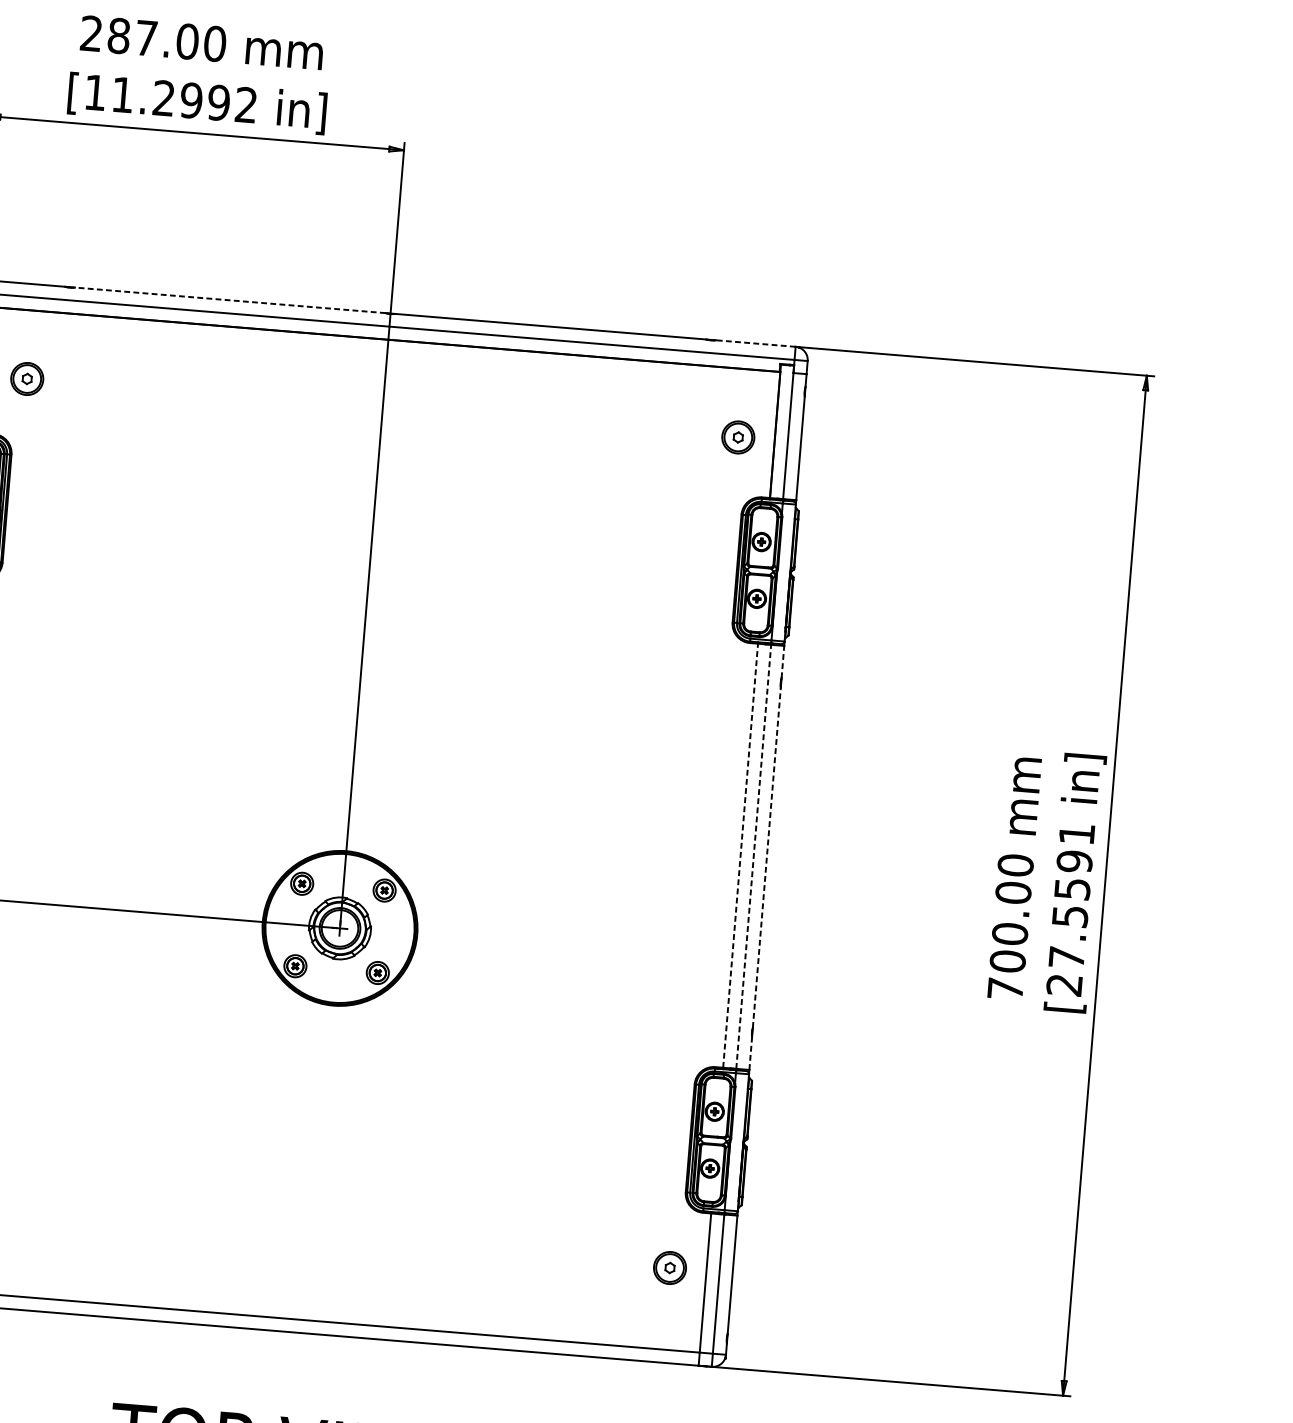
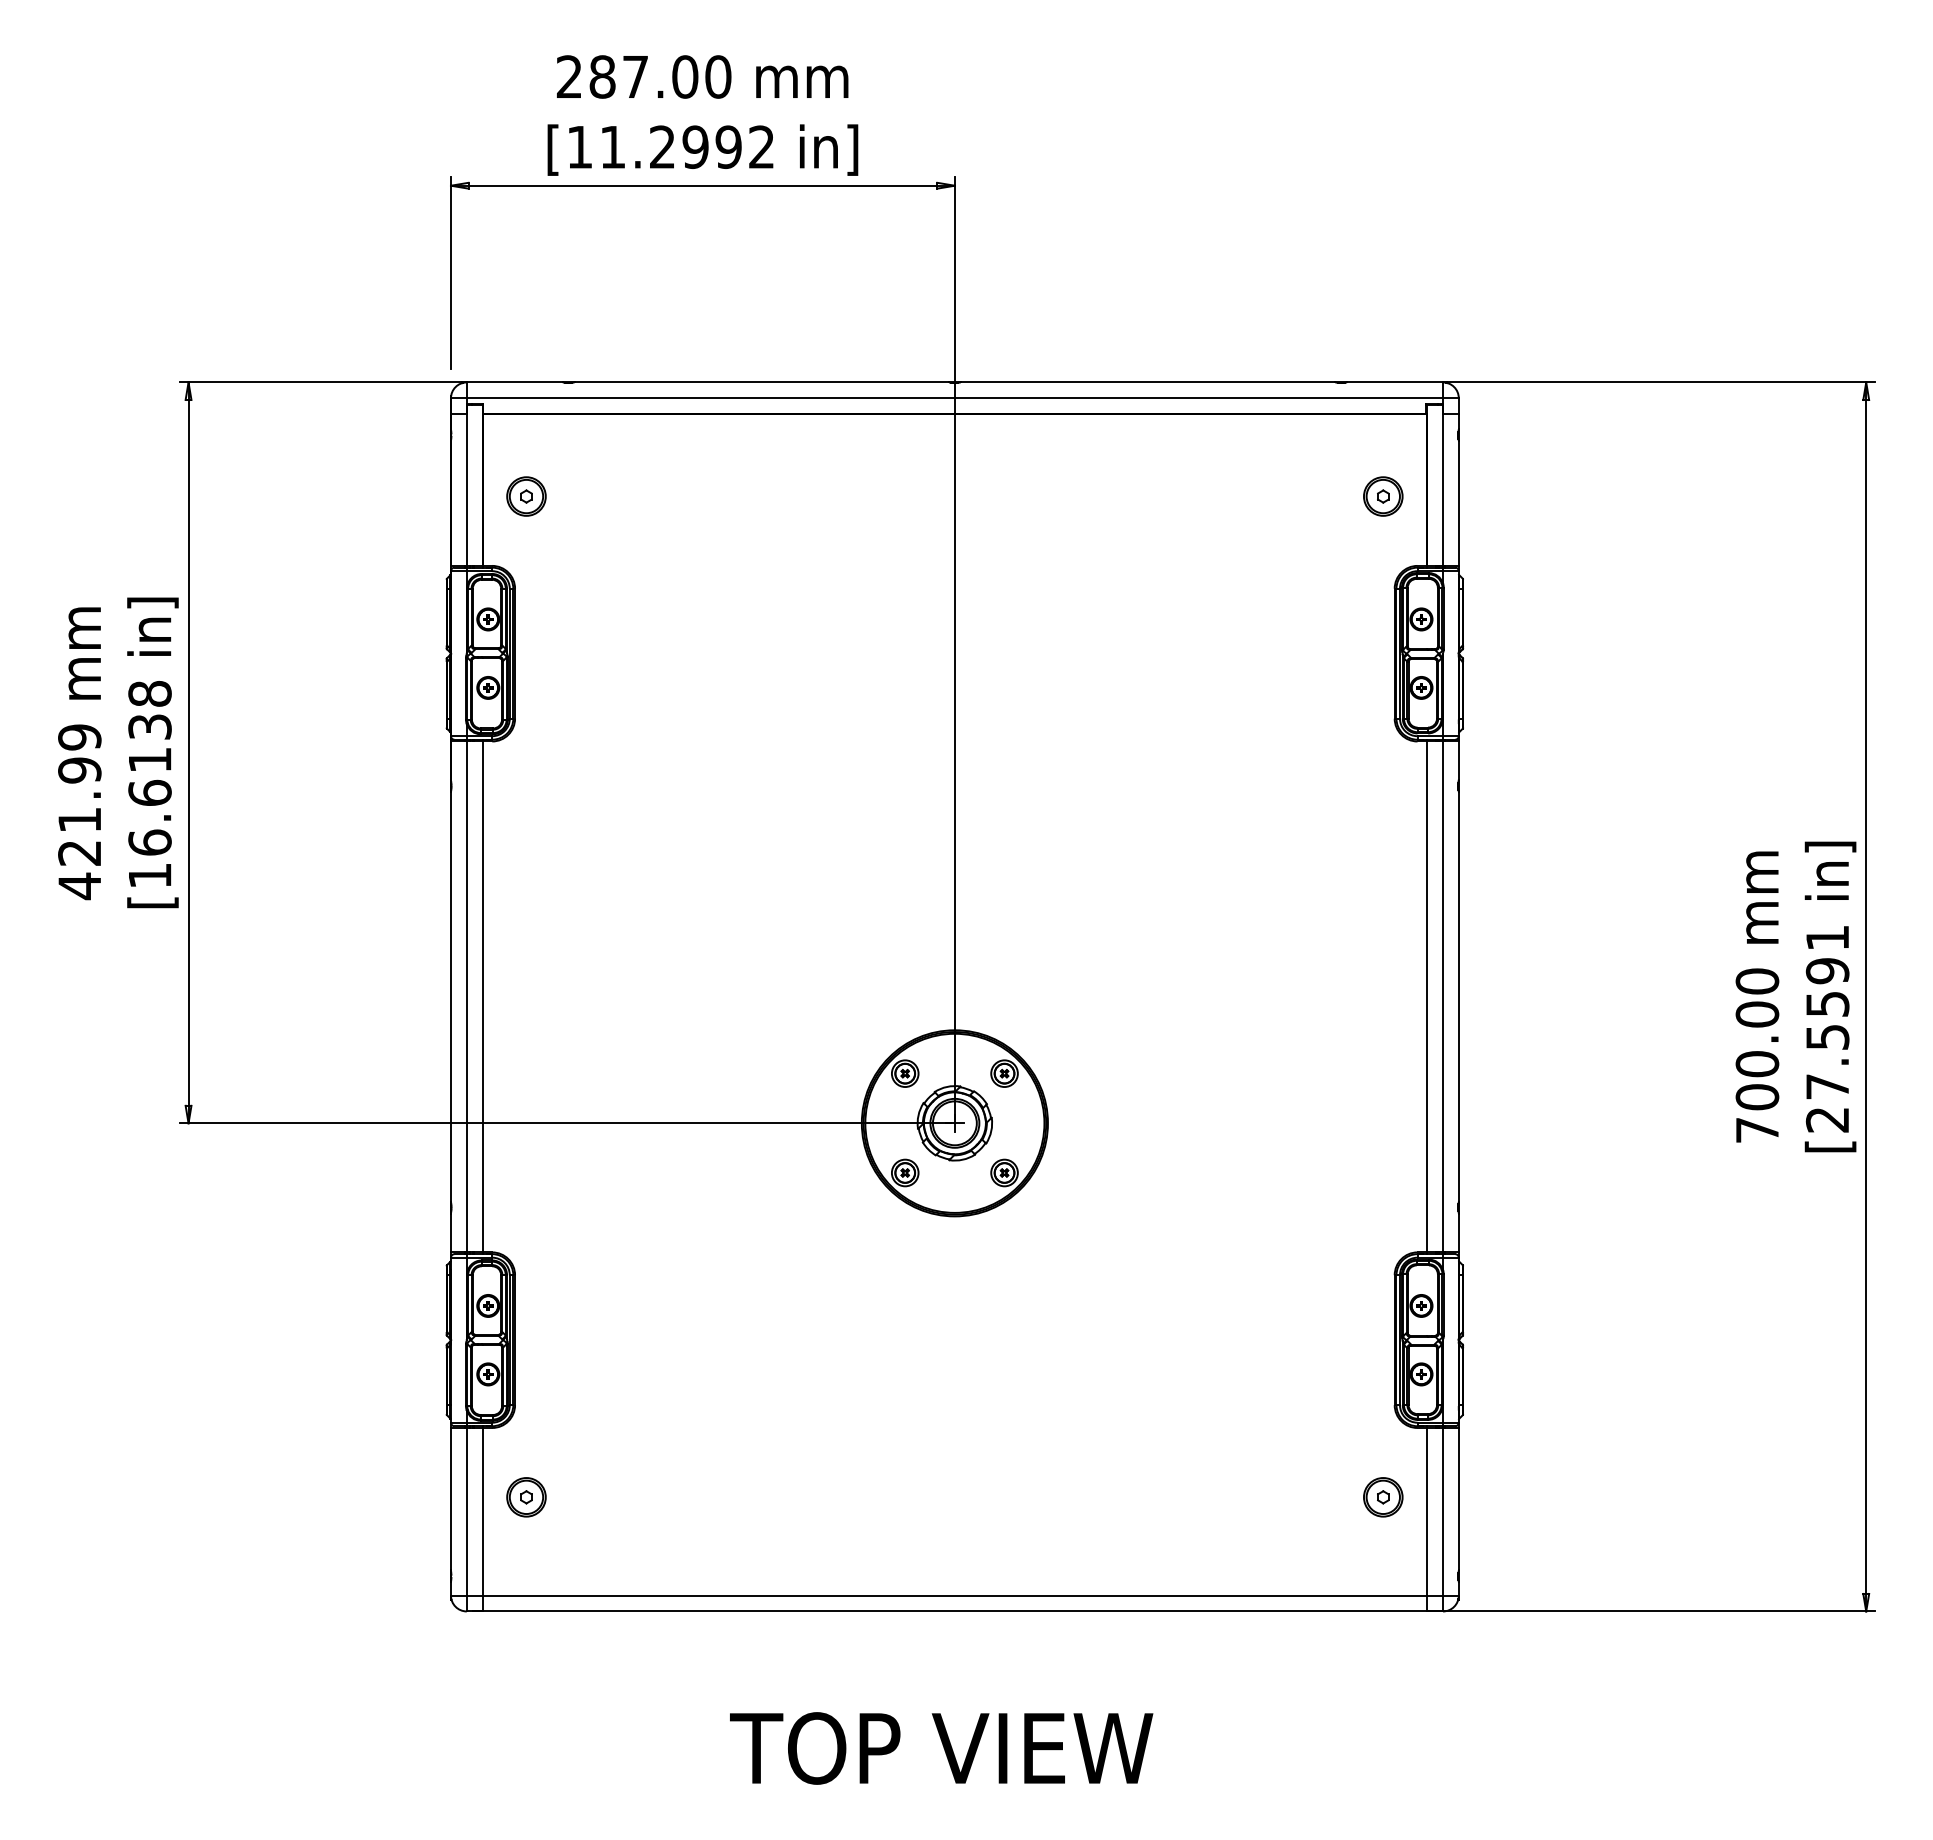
line: (230, 300) -> (761, 382), dashed -> solid
line: (756, 343) -> (1395, 382), dashed -> solid
line: (782, 661) -> (1458, 760), dashed -> solid
line: (740, 855) -> (1427, 996), dashed -> solid
line: (754, 856) -> (1443, 996), dashed -> solid
line: (766, 857) -> (1458, 996), dashed -> solid
line: (750, 1053) -> (1458, 1232), dashed -> solid

